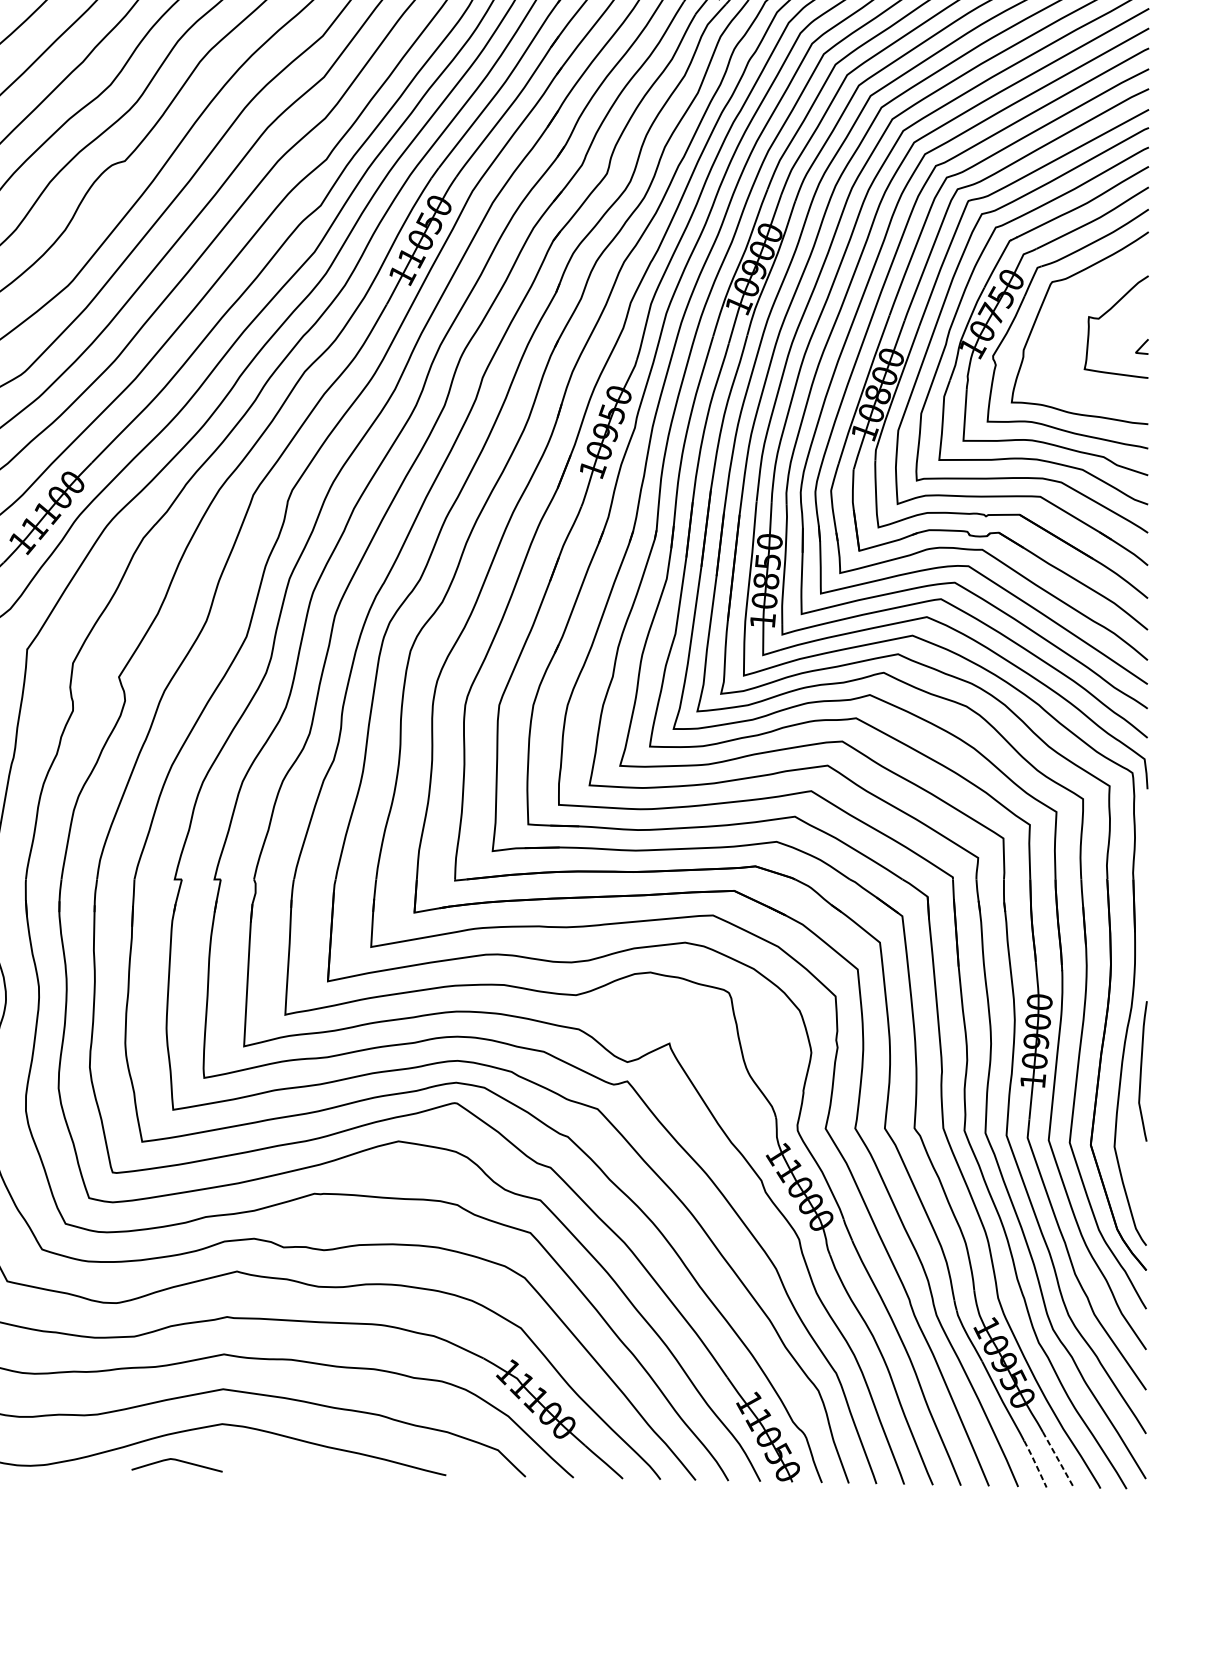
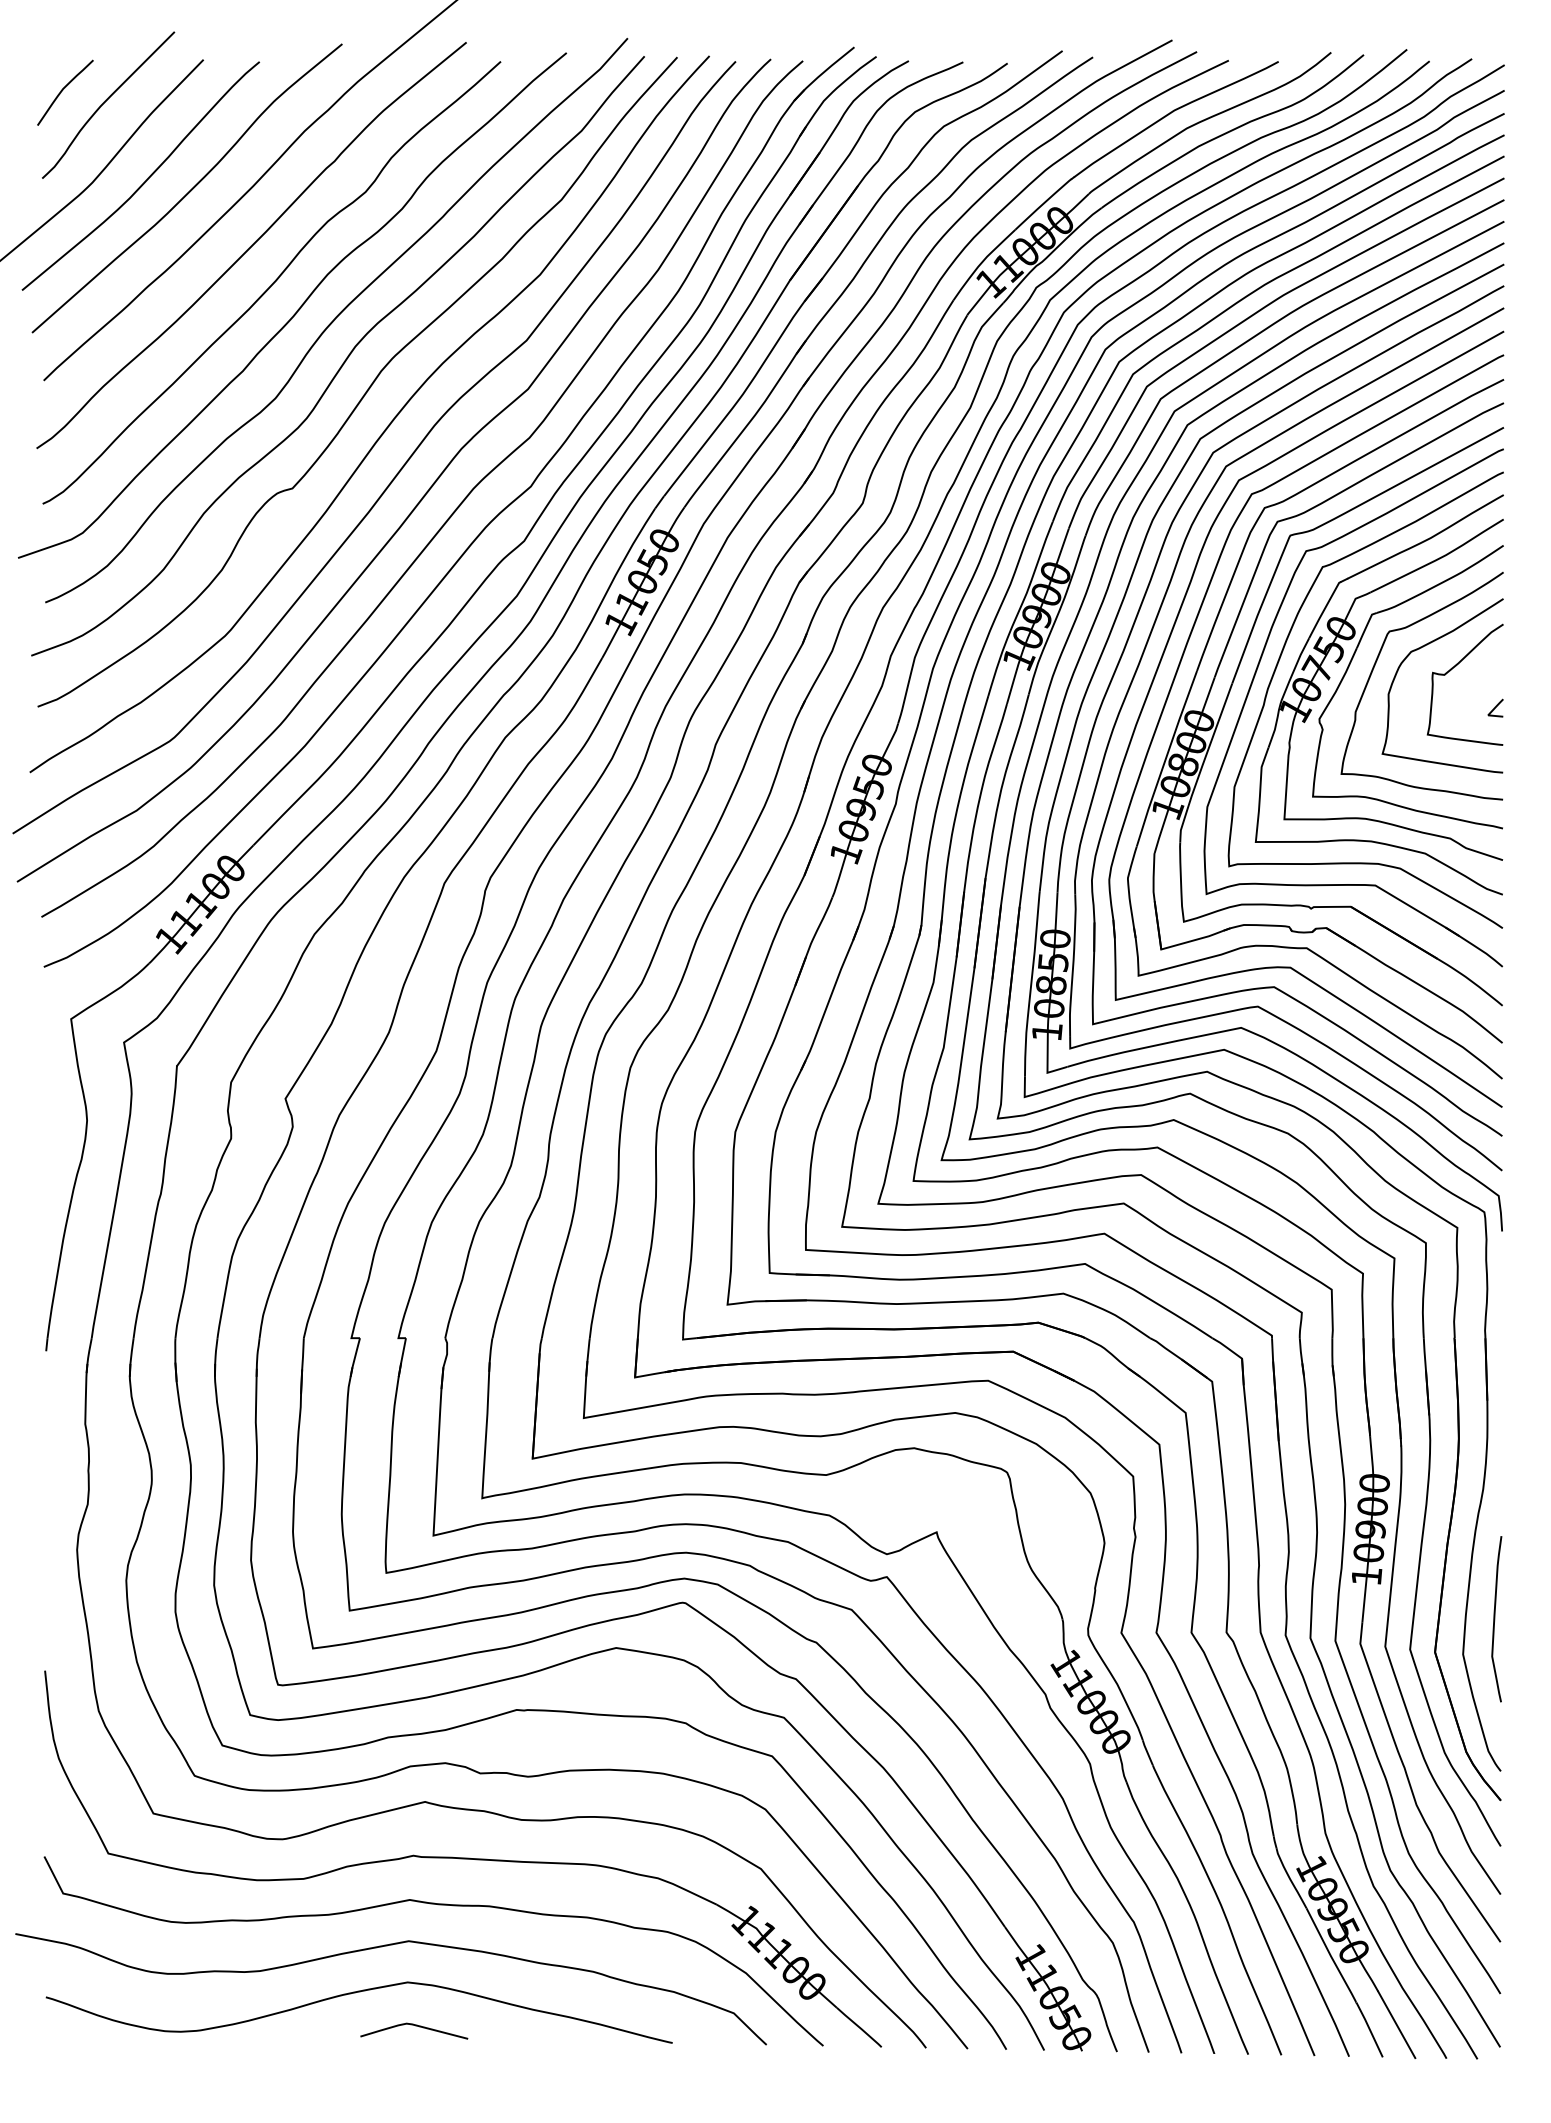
curve: (1081, 295) -> (1423, 647), added
curve: (1141, 1071) -> (1495, 1619), moved
line: (1059, 1460) -> (1397, 2025), dashed -> solid
curve: (178, 1461) -> (415, 2026), moved
line: (1035, 1463) -> (1369, 2029), dashed -> solid

